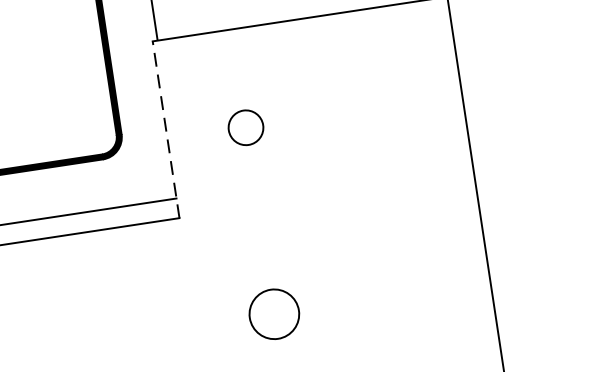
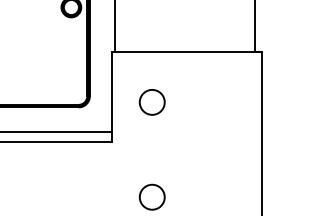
circle: (244, 128) -> (151, 102), size x1.43
line: (166, 129) -> (112, 97), dashed -> solid

